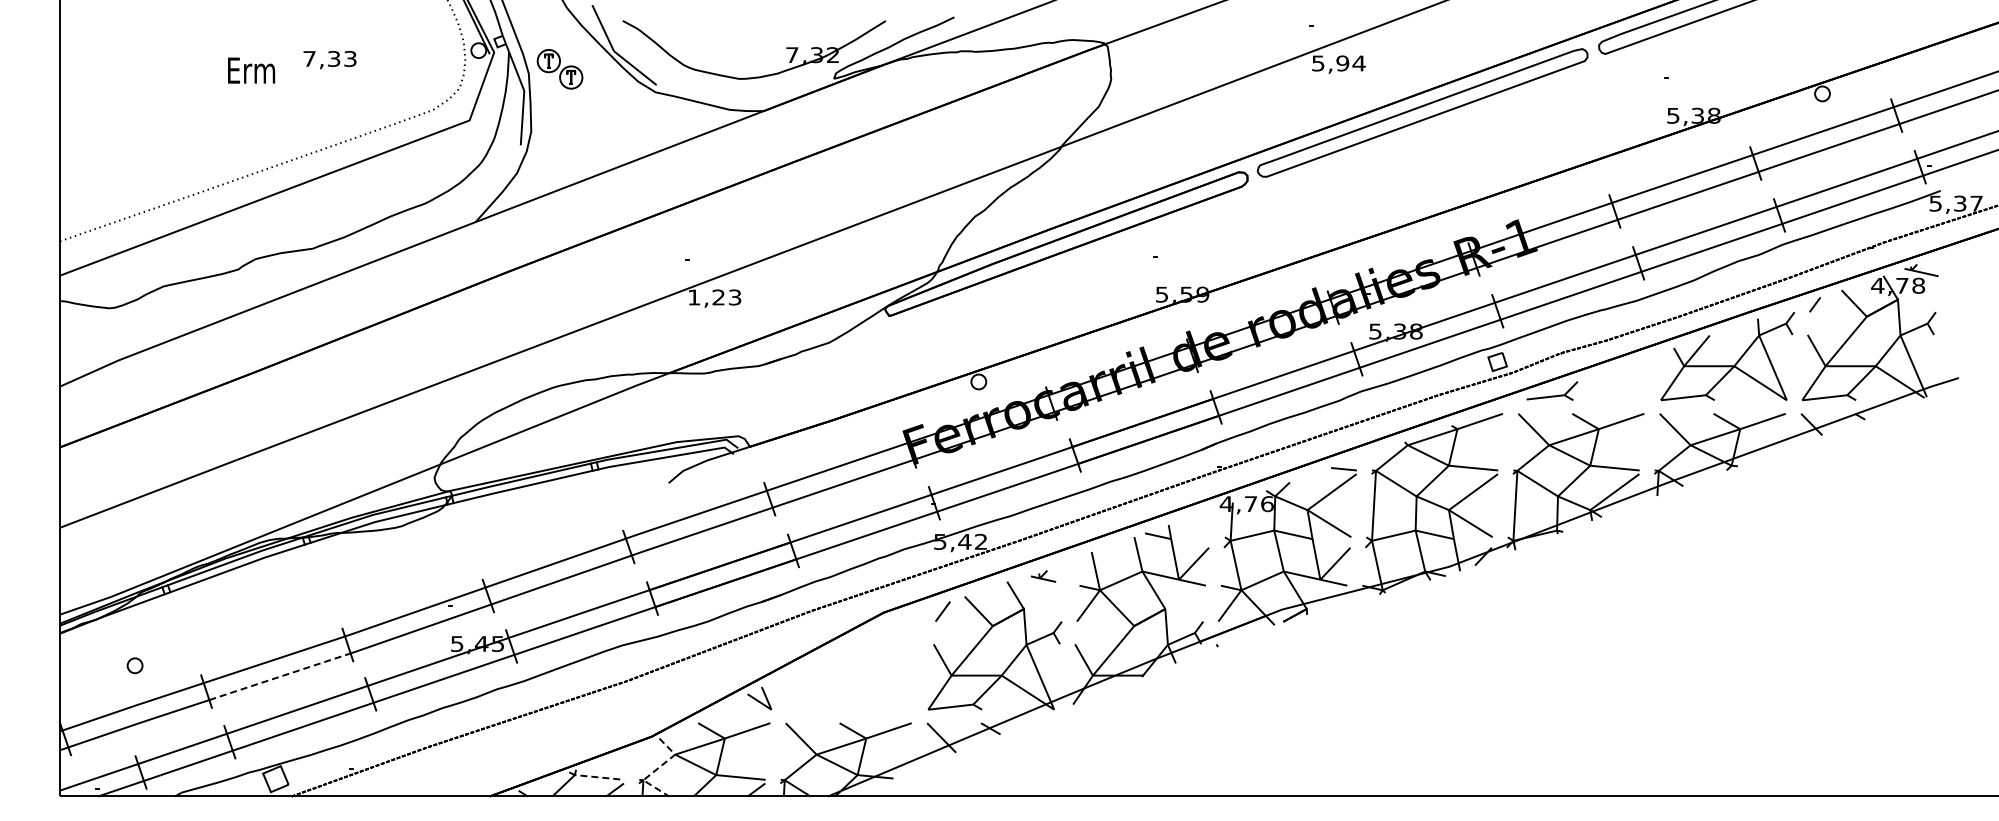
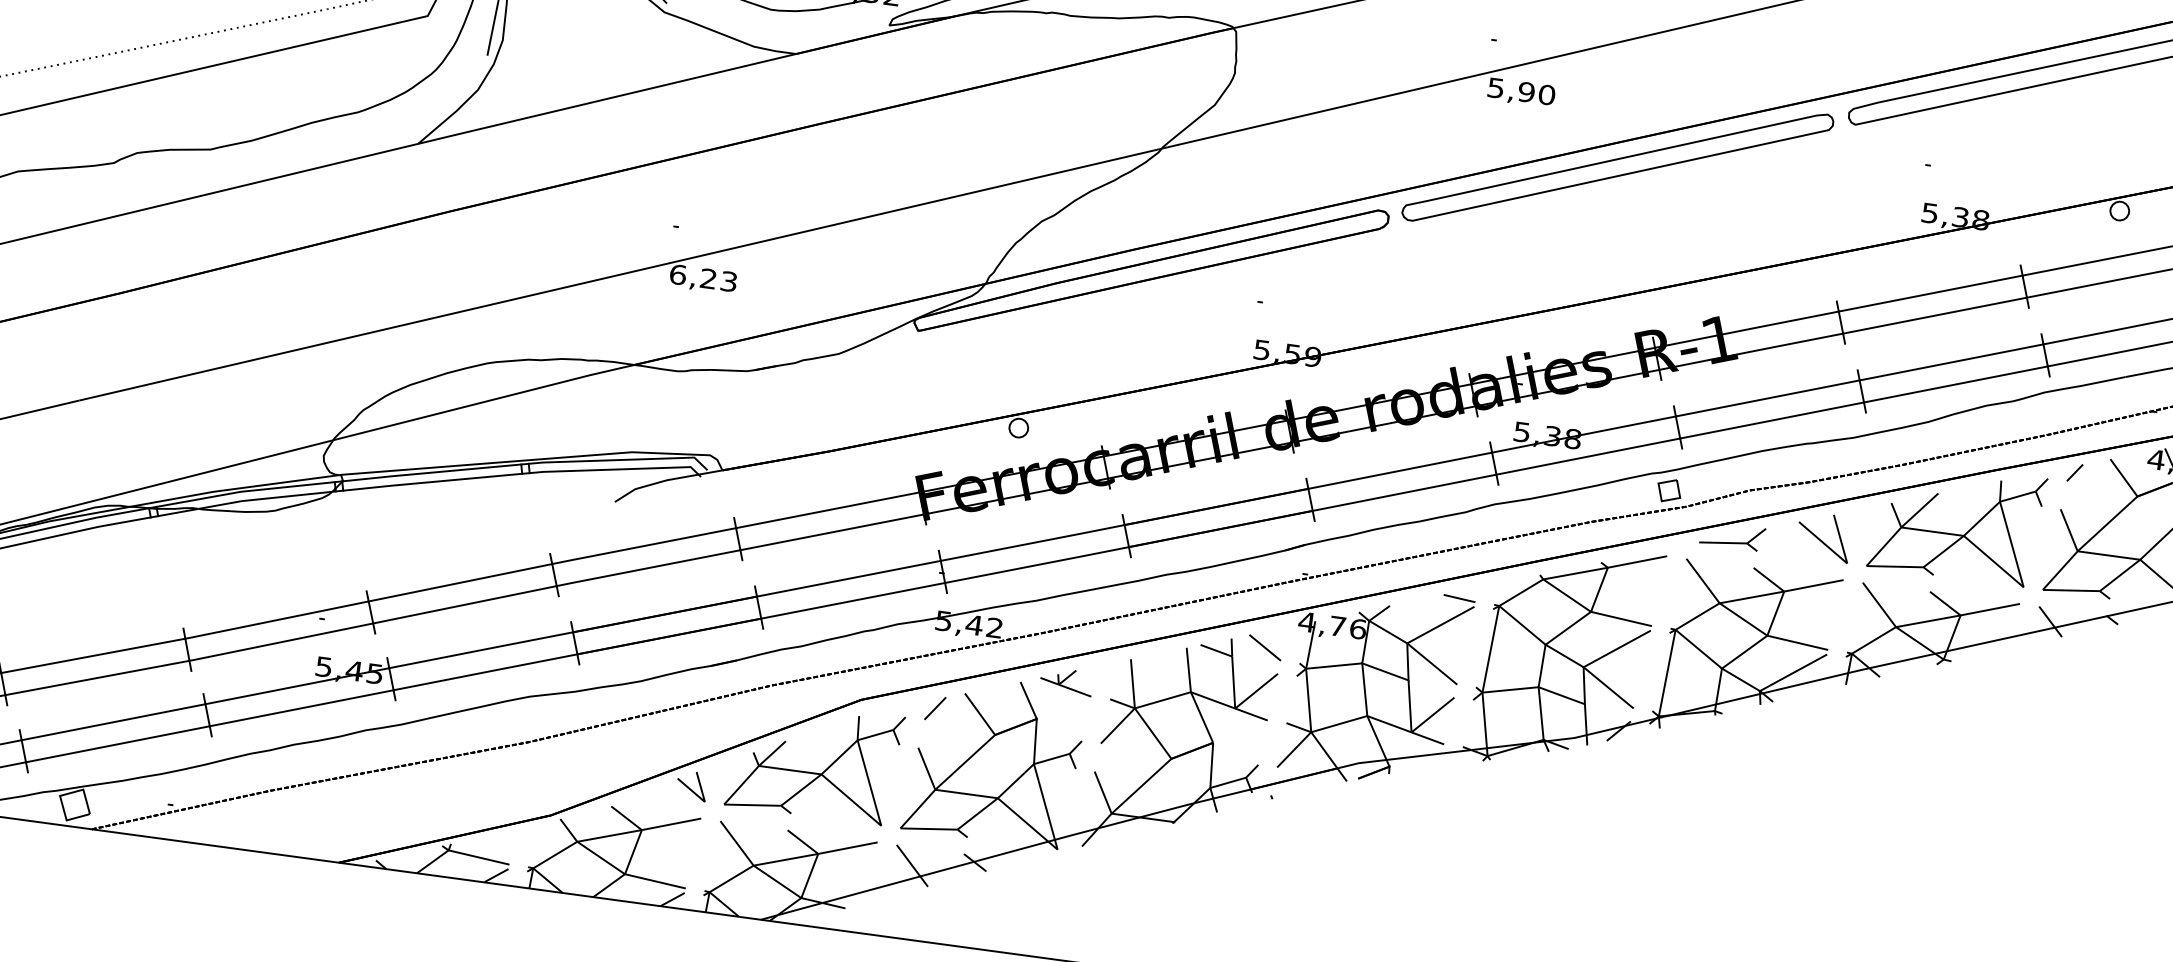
text: (1358, 63) -> (1546, 94), 5,94 -> 5,90
text: (694, 297) -> (678, 274), 1,23 -> 6,23
line: (1623, 384) -> (1822, 540), added
line: (1196, 528) -> (1265, 647), added
part: (1043, 576) -> (1066, 681), size x1.67
part: (853, 675) -> (812, 773), added
line: (280, 676) -> (98, 677), dashed -> solid
line: (655, 770) -> (549, 858), dashed -> solid
line: (596, 777) -> (475, 857), dashed -> solid

